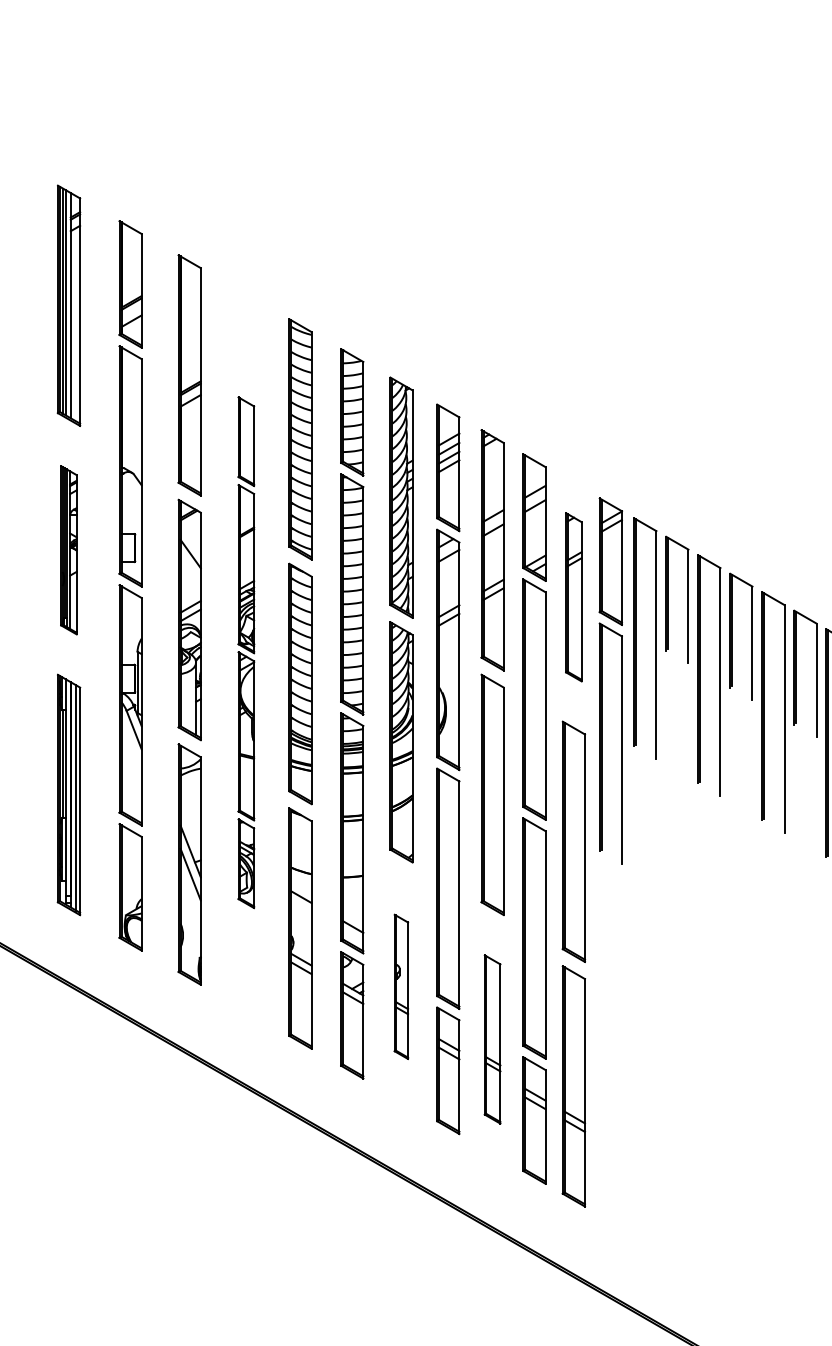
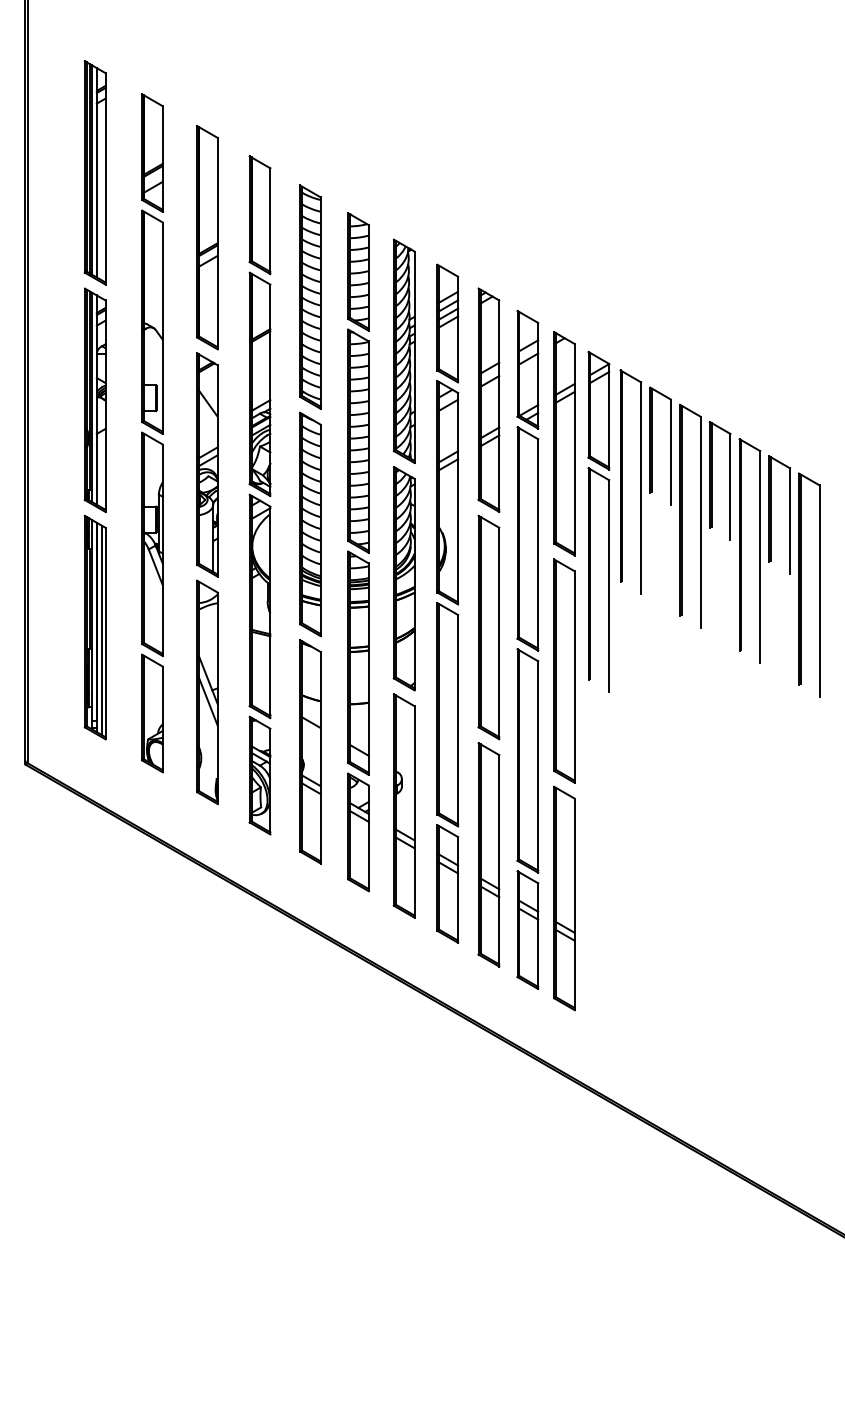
part: (68, 549) -> (94, 399), size x1.43
part: (573, 596) -> (564, 443), size x1.43
part: (245, 652) -> (259, 495), size x1.43
part: (400, 986) -> (403, 805), size x1.67
part: (492, 1039) -> (488, 854), size x1.43

